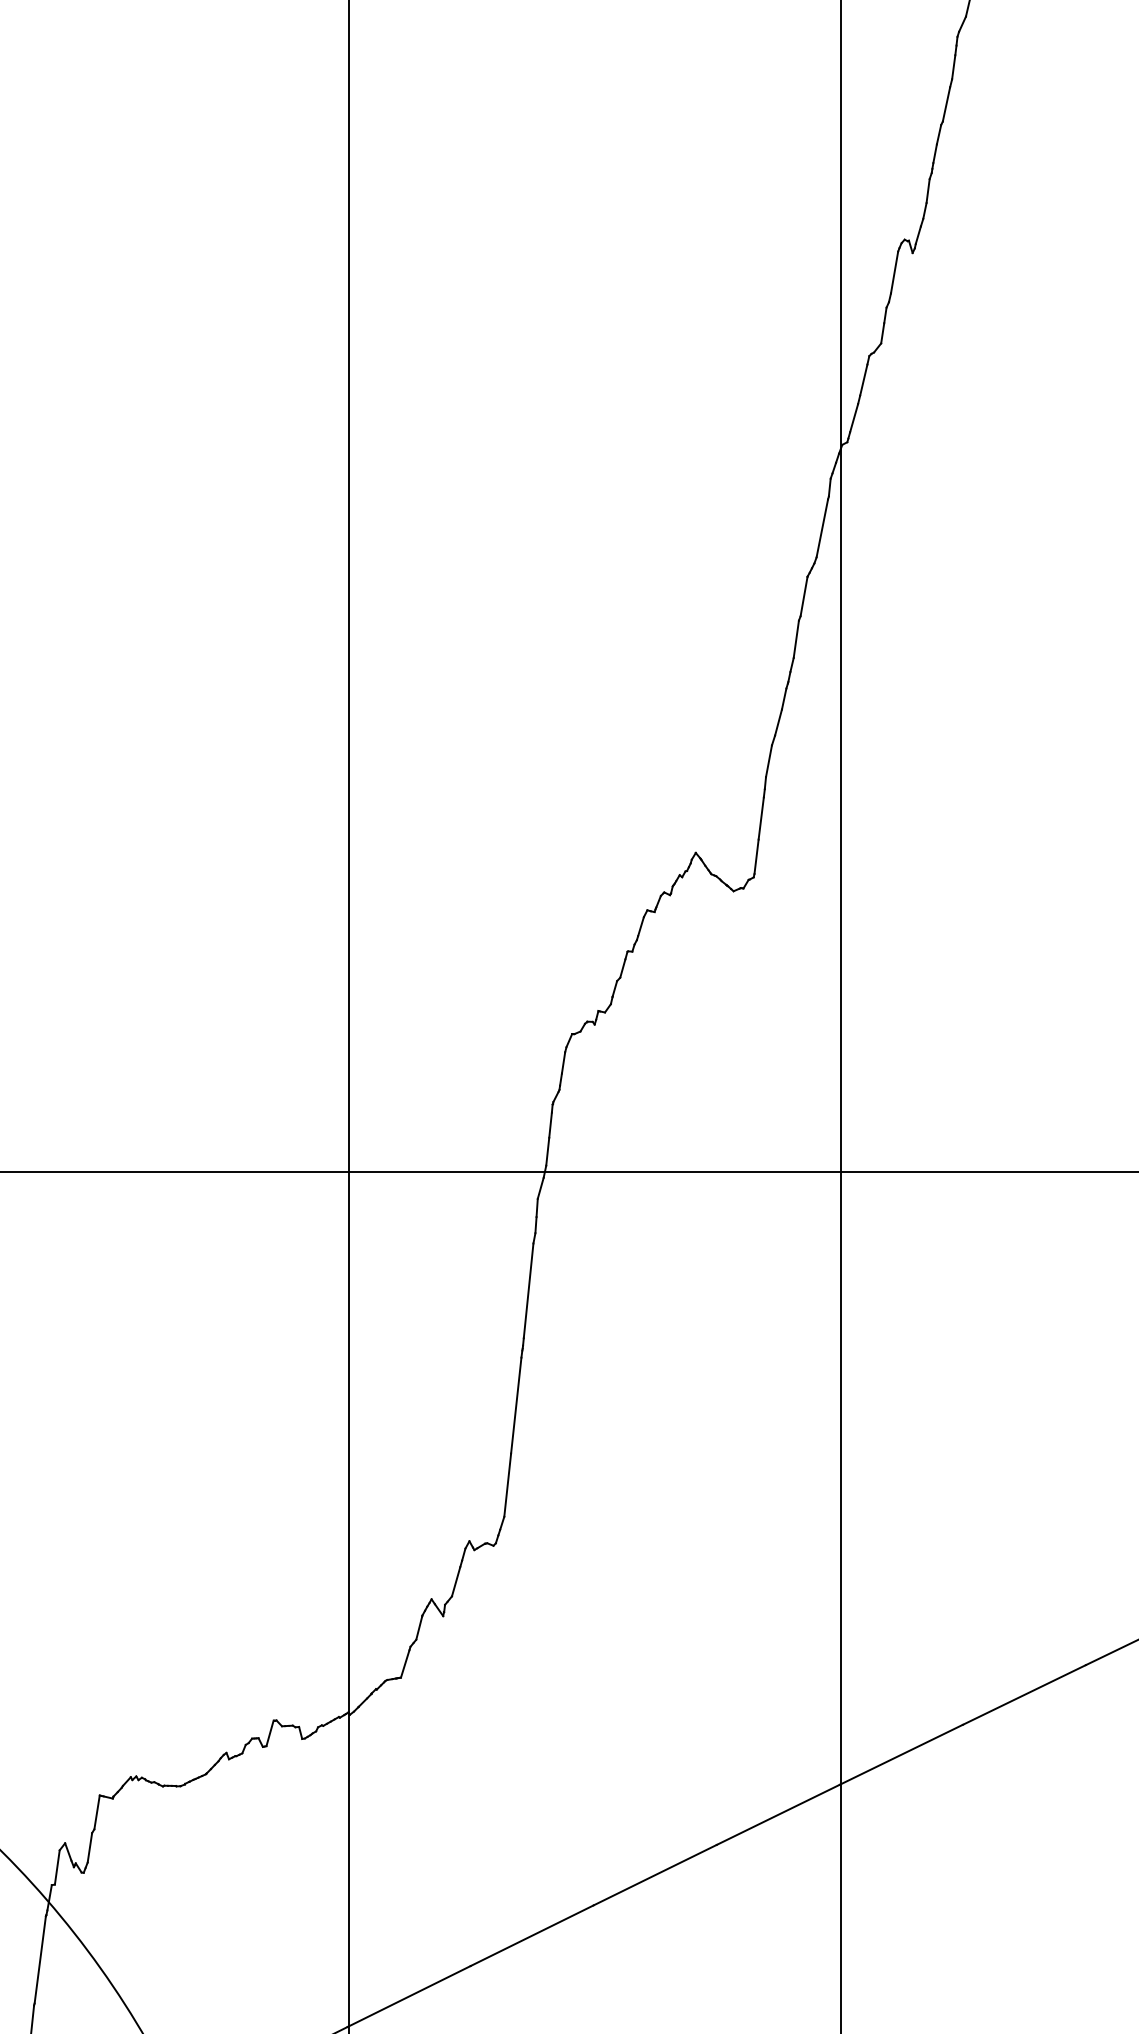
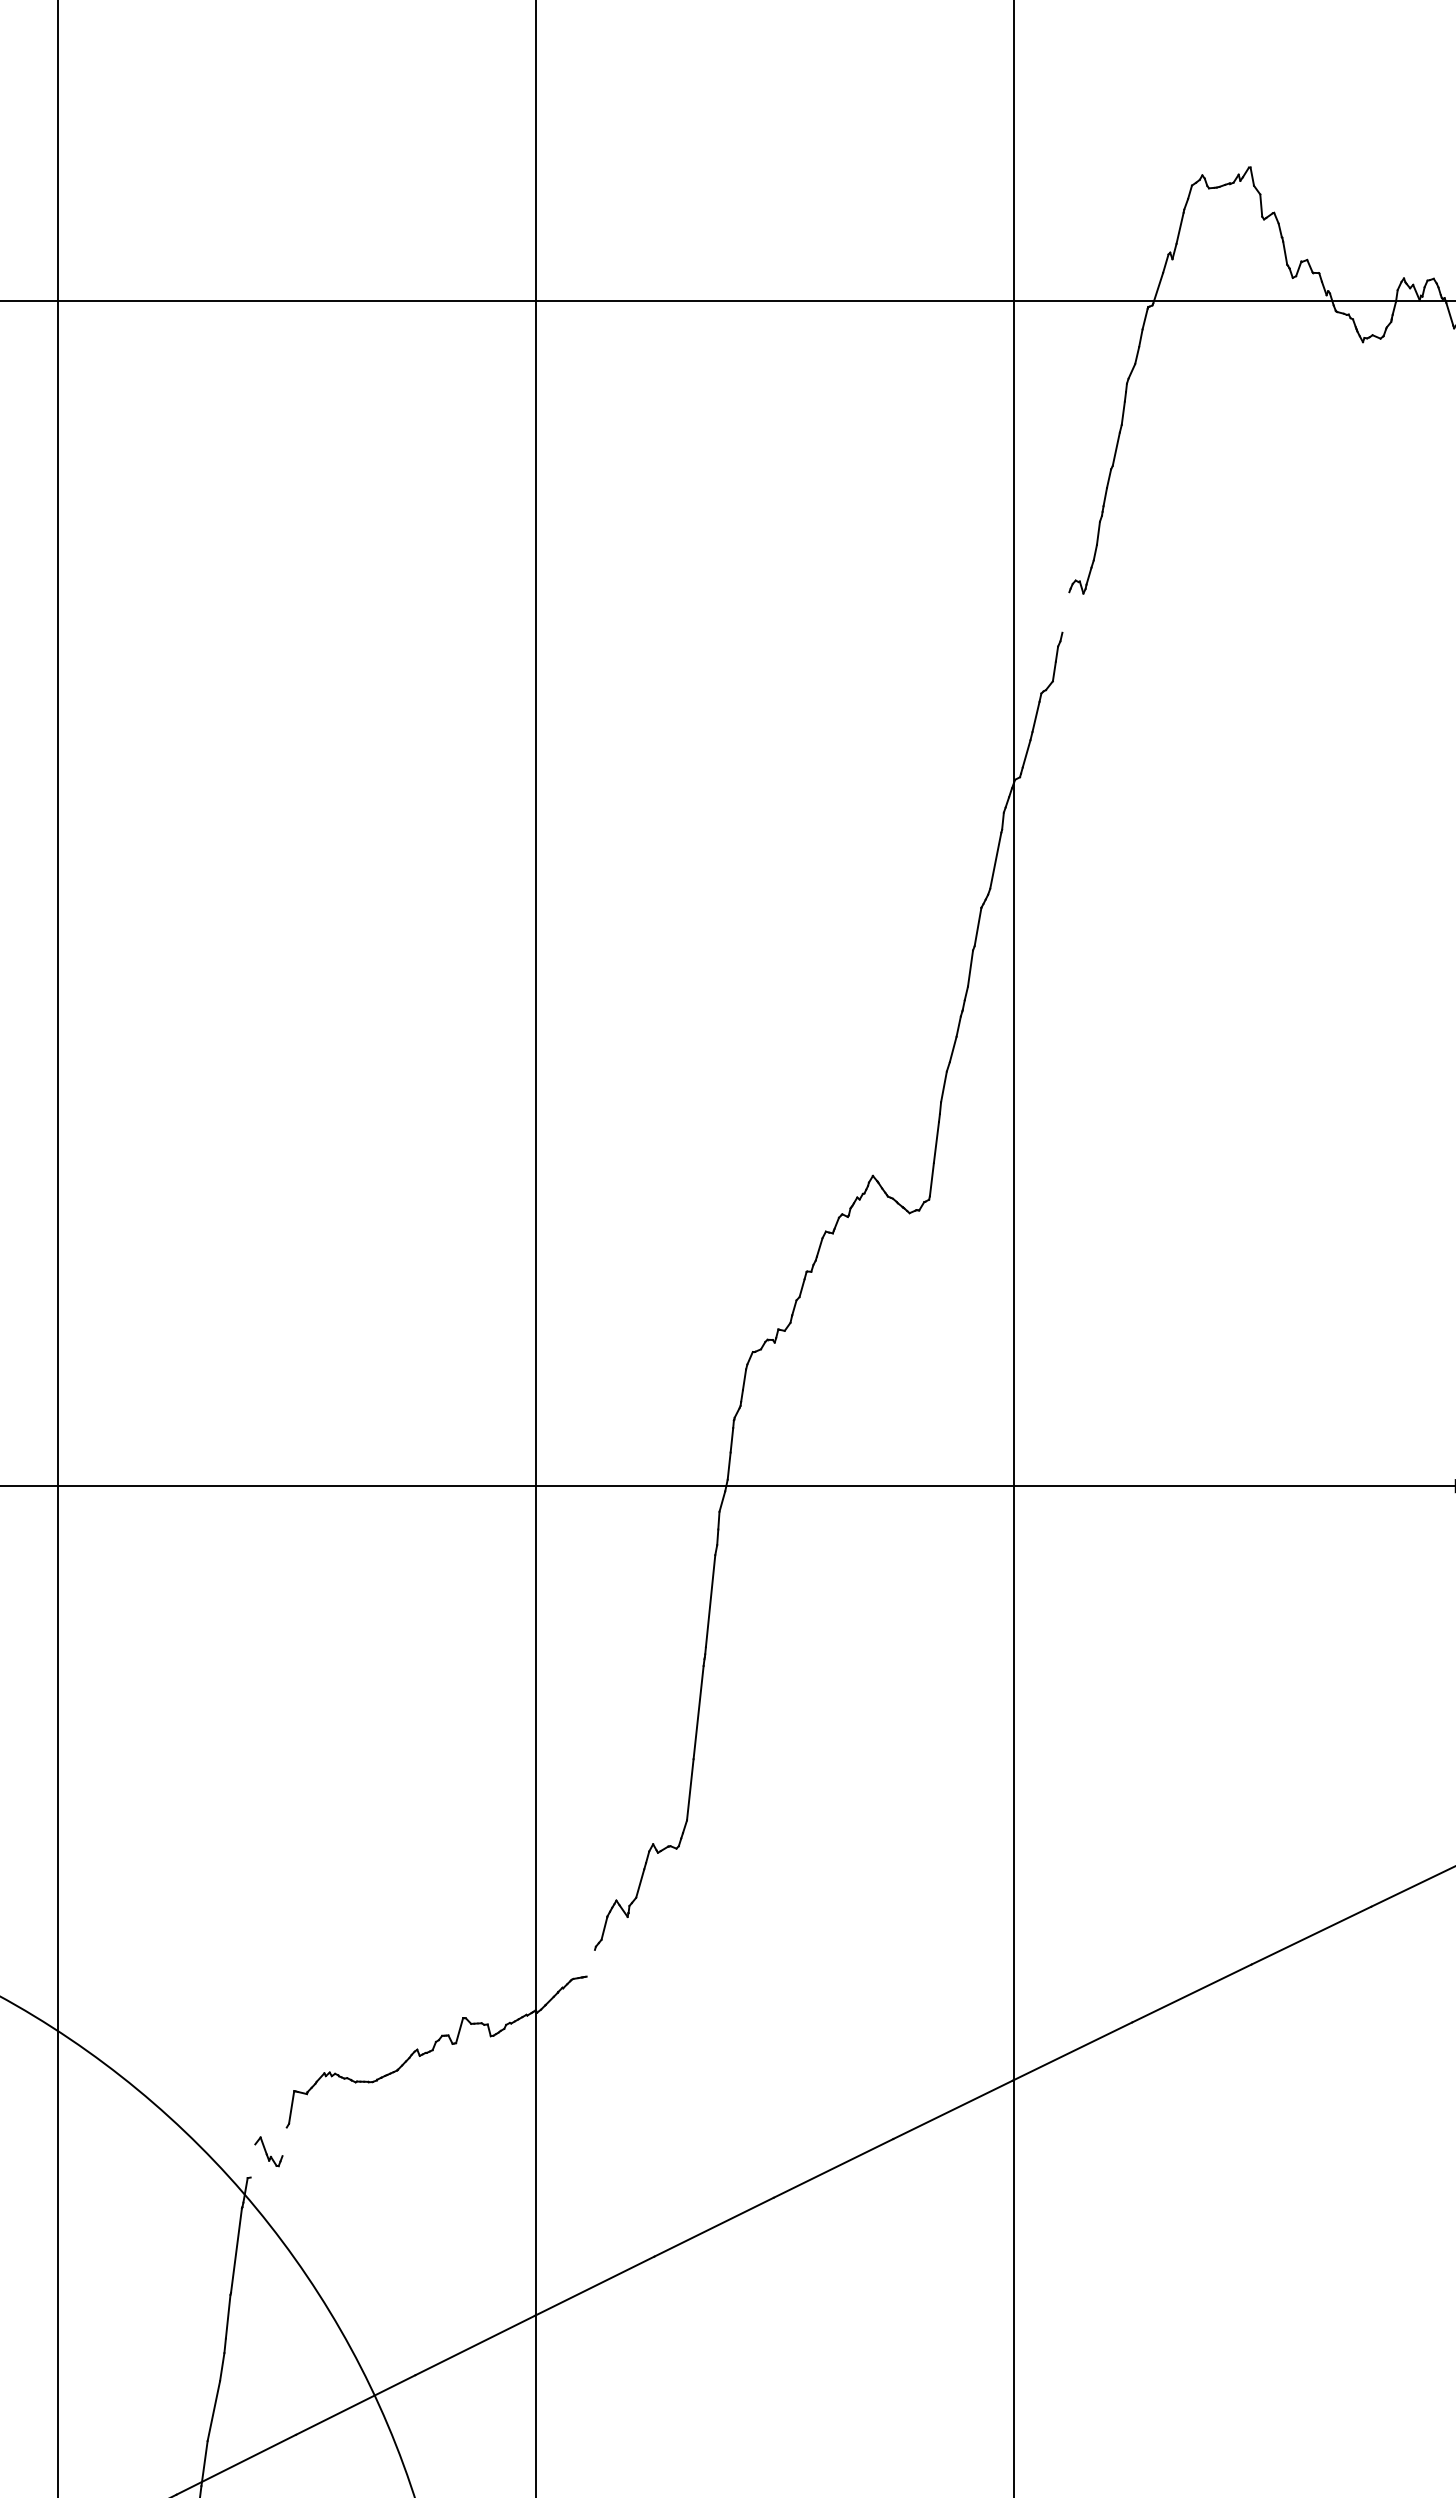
line: (894, 272) -> (1065, 612), removed
line: (404, 1663) -> (590, 1962), removed
line: (89, 1847) -> (284, 2141), removed
line: (56, 1867) -> (252, 2160), removed

